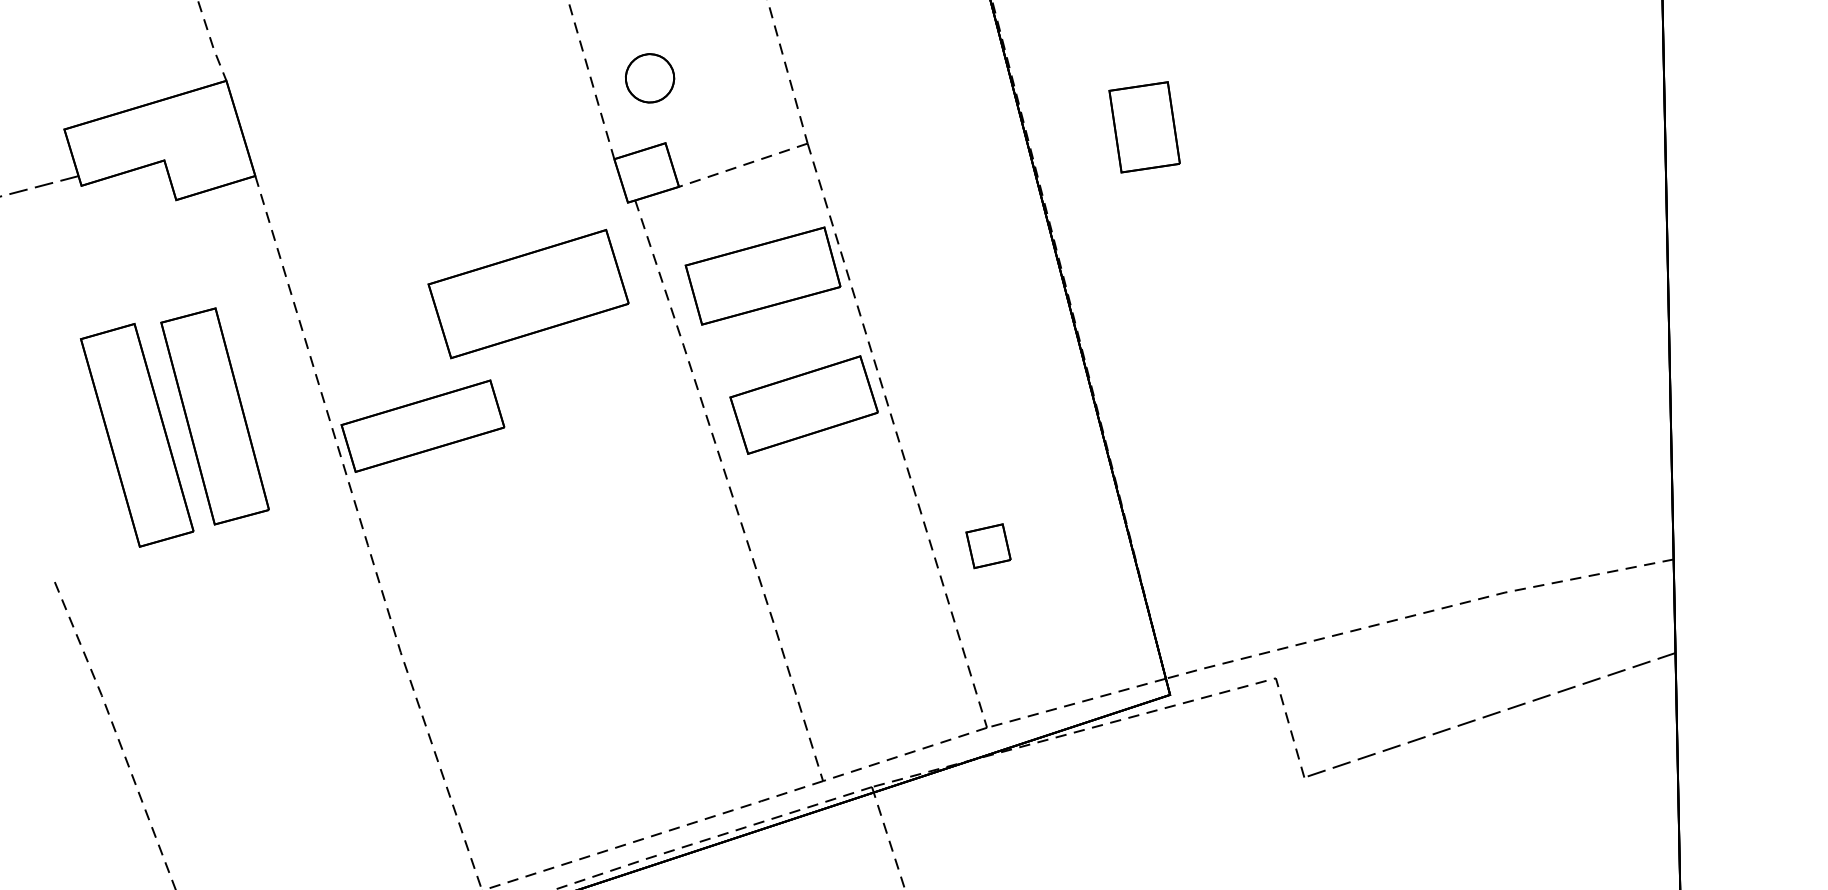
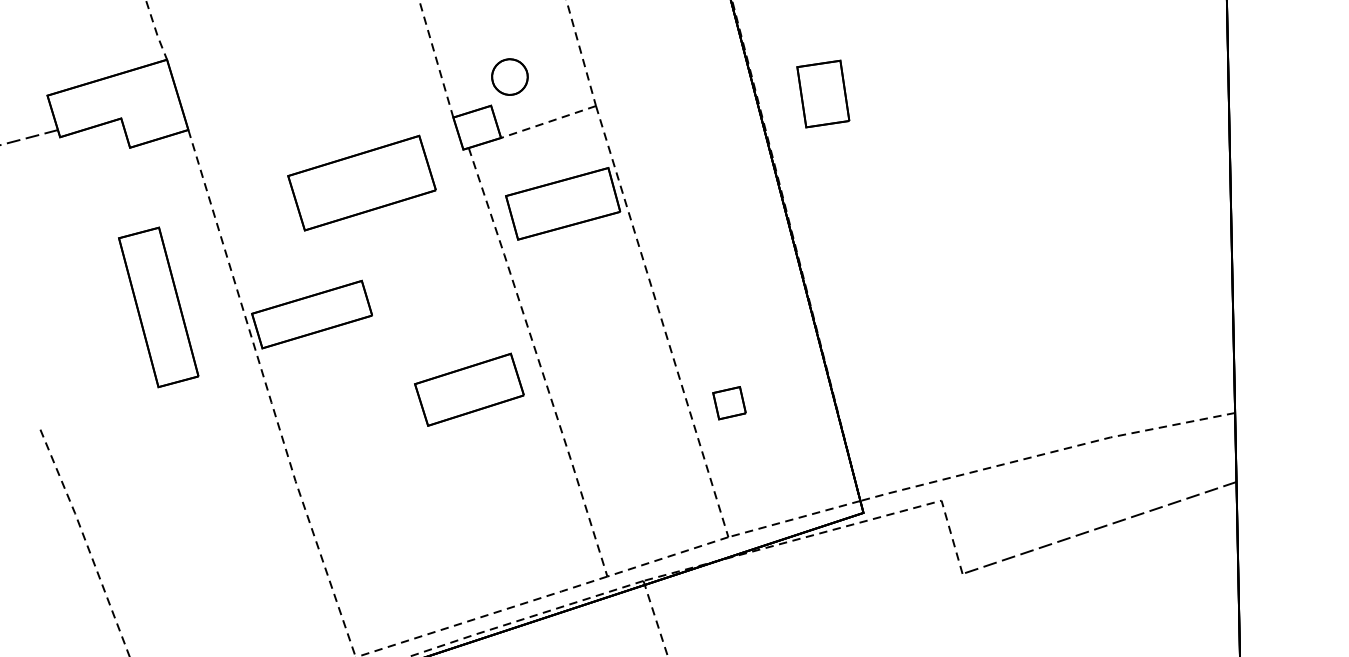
part: (650, 78) -> (510, 77), moved
part: (1144, 127) -> (823, 94), moved
part: (528, 293) -> (361, 182), moved
part: (803, 404) -> (468, 389), moved
part: (136, 435) -> (100, 321), removed

